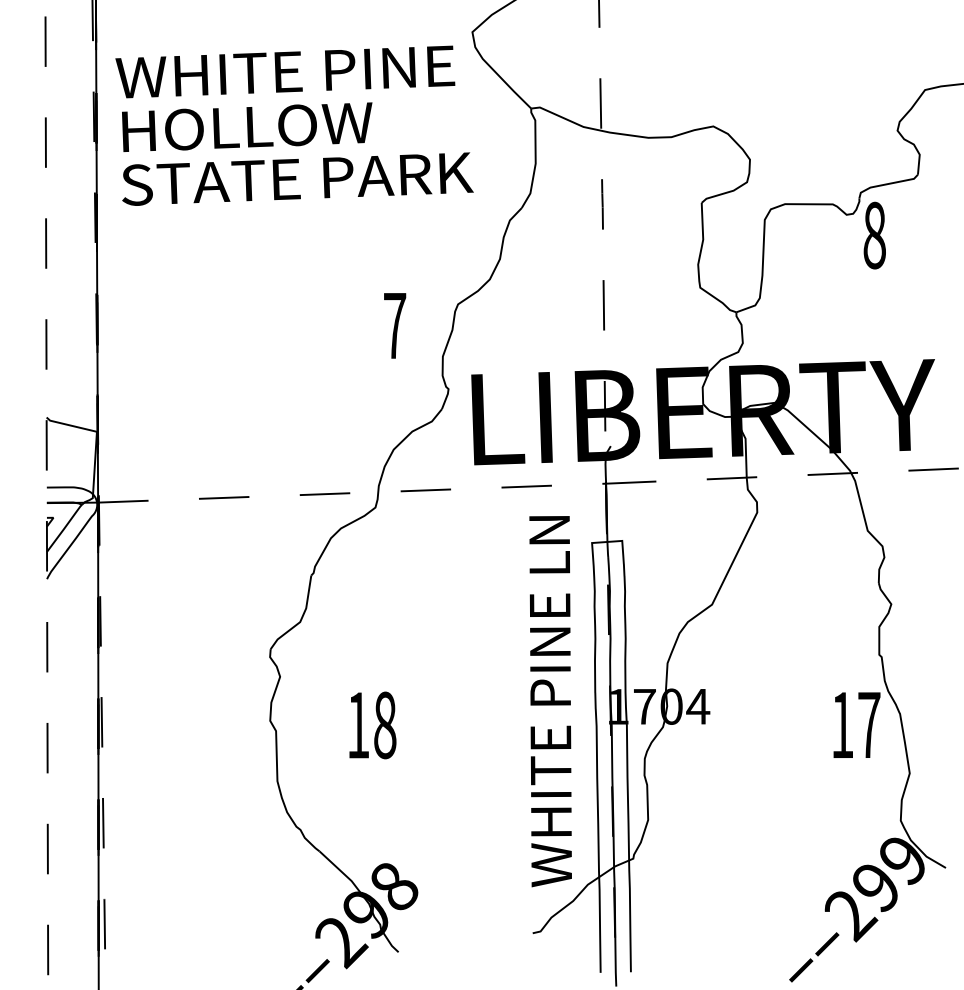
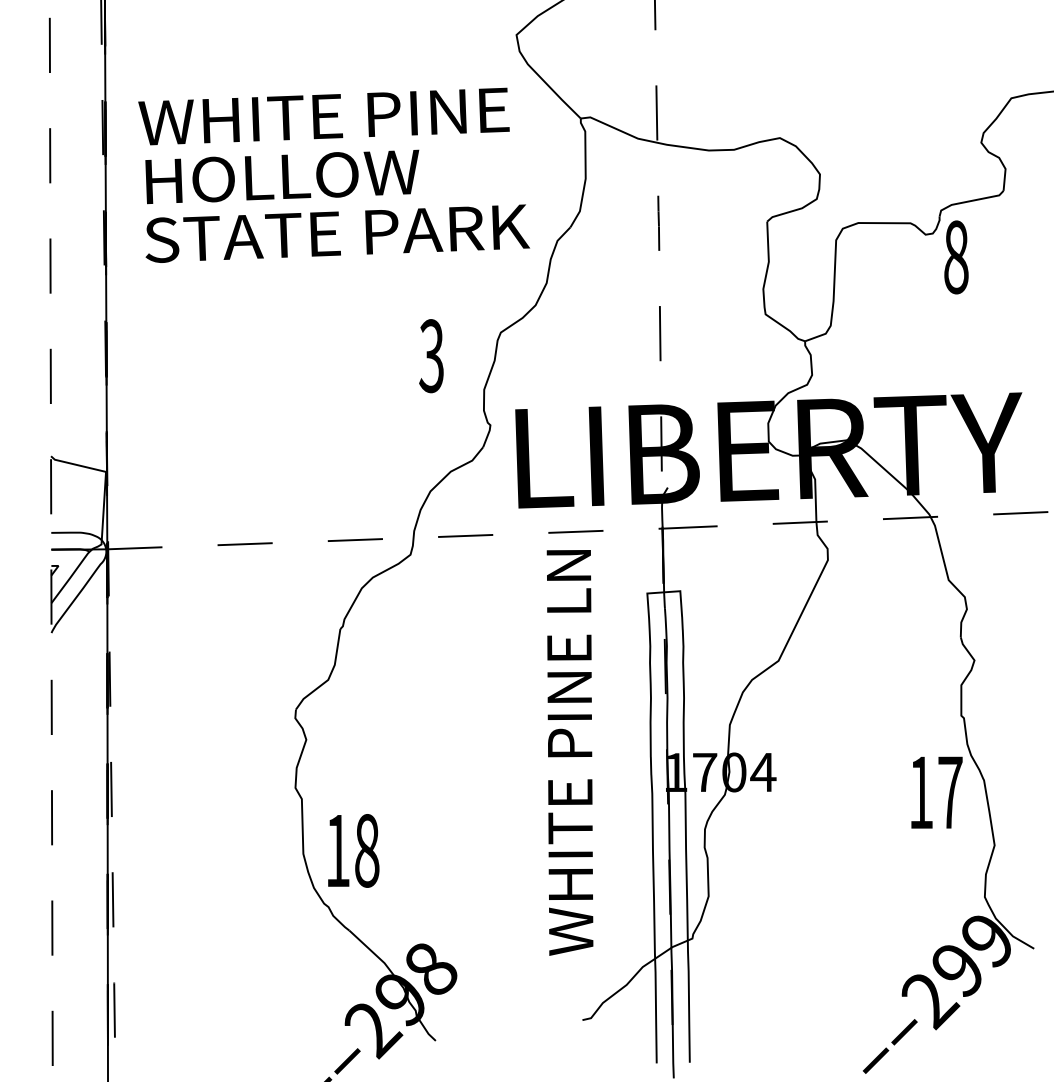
text: (294, 125) -> (334, 174), moved
text: (394, 326) -> (431, 356), 7 -> 3
text: (550, 701) -> (569, 752), moved
text: (372, 725) -> (353, 850), moved

